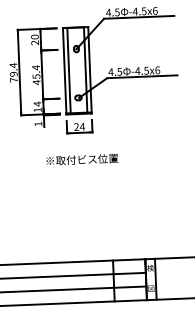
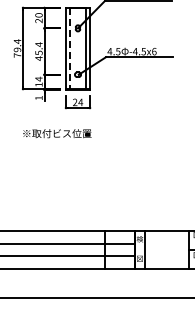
line: (69, 70) -> (70, 48), solid -> dashed
text: (82, 159) -> (57, 133), moved

